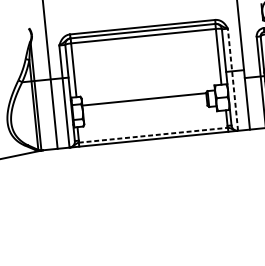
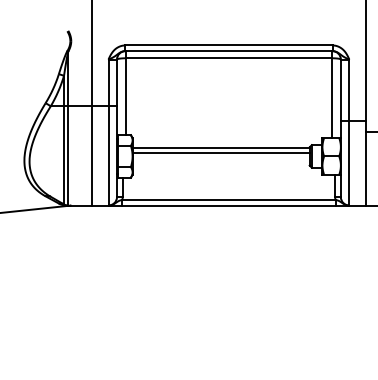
line: (233, 79) -> (349, 132), dashed -> solid
line: (144, 103) -> (220, 153), added
line: (153, 135) -> (228, 199), dashed -> solid

